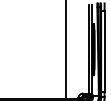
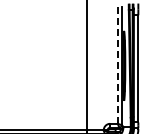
line: (88, 49) -> (117, 65), solid -> dashed

